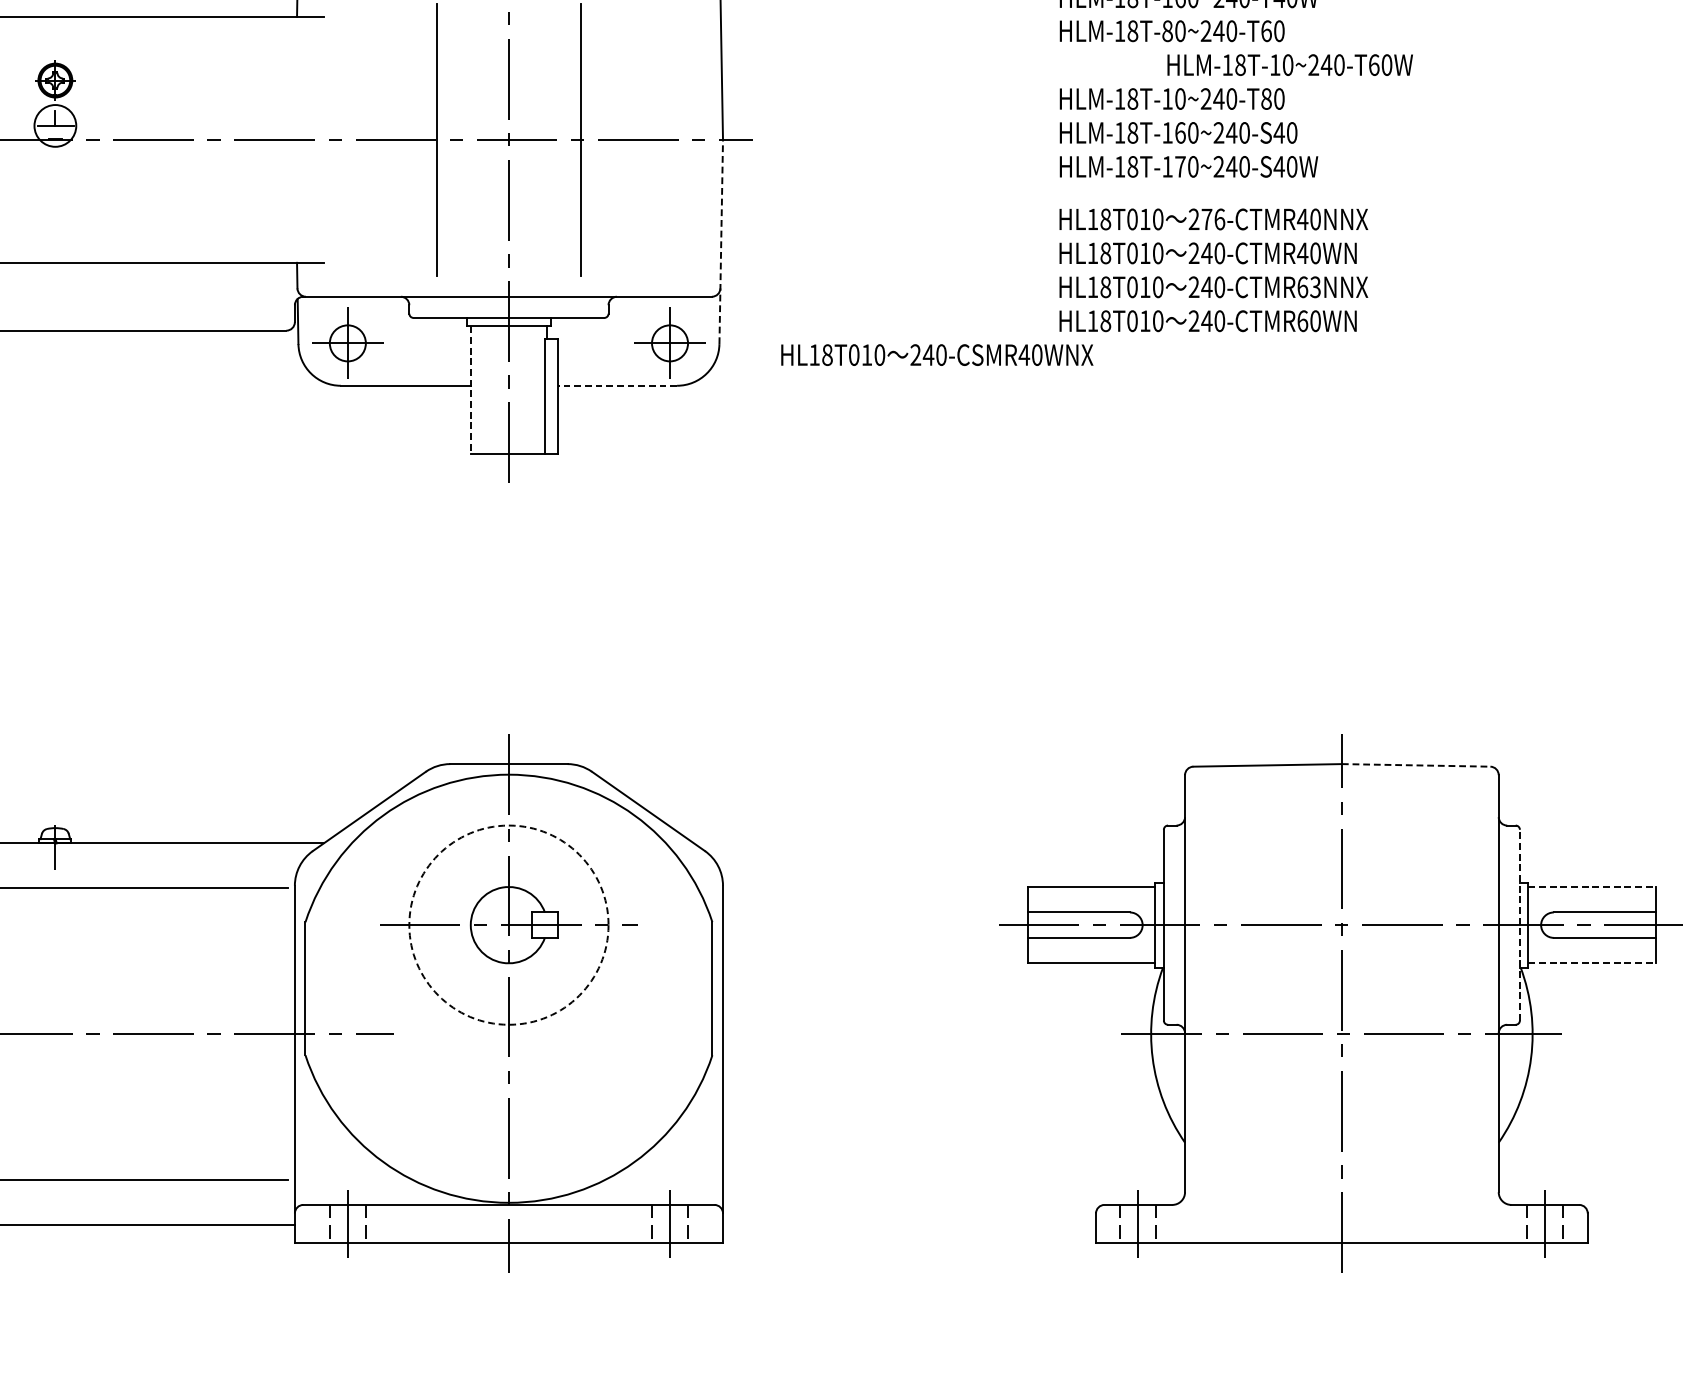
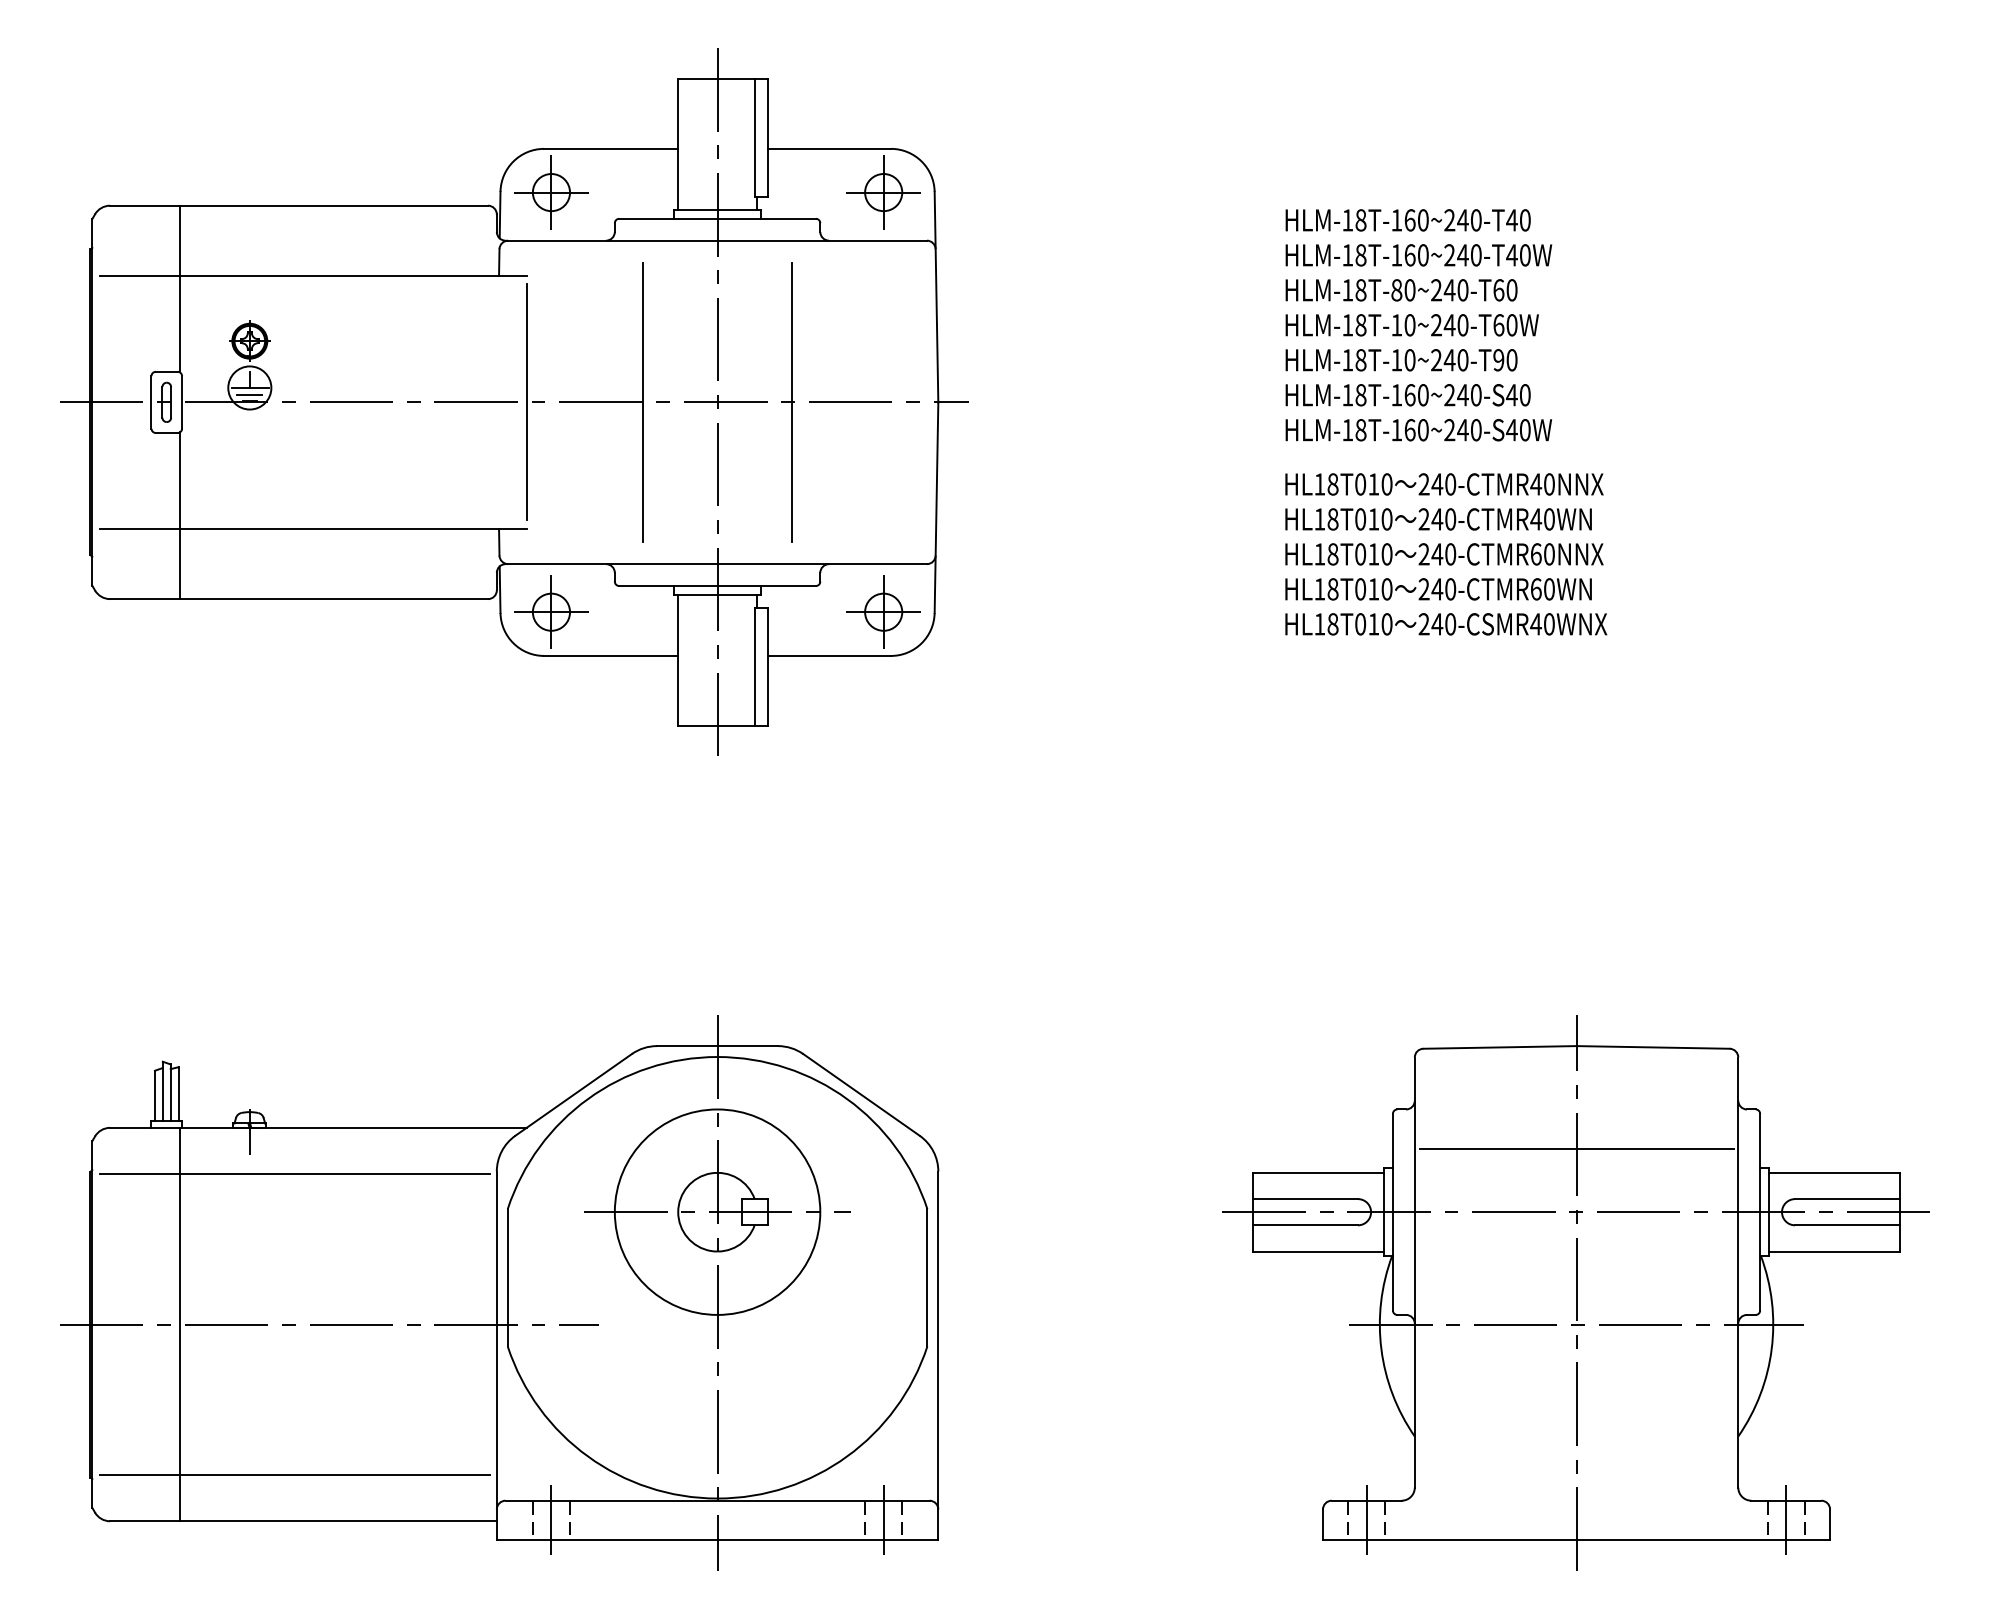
text: (1289, 65) -> (1411, 325), moved
text: (1266, 99) -> (1498, 360), HLM-18T-10~240-T80 -> HLM-18T-10~240-T90
line: (55, 132) -> (249, 394), added
line: (323, 140) -> (526, 402), added
text: (1179, 167) -> (1409, 430), HLM-18T-170~240-S40W -> HLM-18T-160~240-S40W
text: (1212, 219) -> (1443, 484), 276-CTMR40NNX -> 240-CTMR40NNX
line: (721, 241) -> (936, 507), dashed -> solid
text: (1314, 287) -> (1548, 554), 240-CTMR63NNX -> 240-CTMR60NNX
text: (937, 355) -> (1446, 624), moved
line: (617, 385) -> (829, 655), dashed -> solid
line: (471, 390) -> (678, 660), dashed -> solid
line: (1416, 765) -> (1653, 1047), dashed -> solid
line: (1341, 863) -> (1576, 1148), added
line: (1592, 886) -> (1834, 1172), dashed -> solid
circle: (508, 924) -> (717, 1211), dashed -> solid
line: (1520, 924) -> (1760, 1211), dashed -> solid
line: (1592, 963) -> (1834, 1251), dashed -> solid

